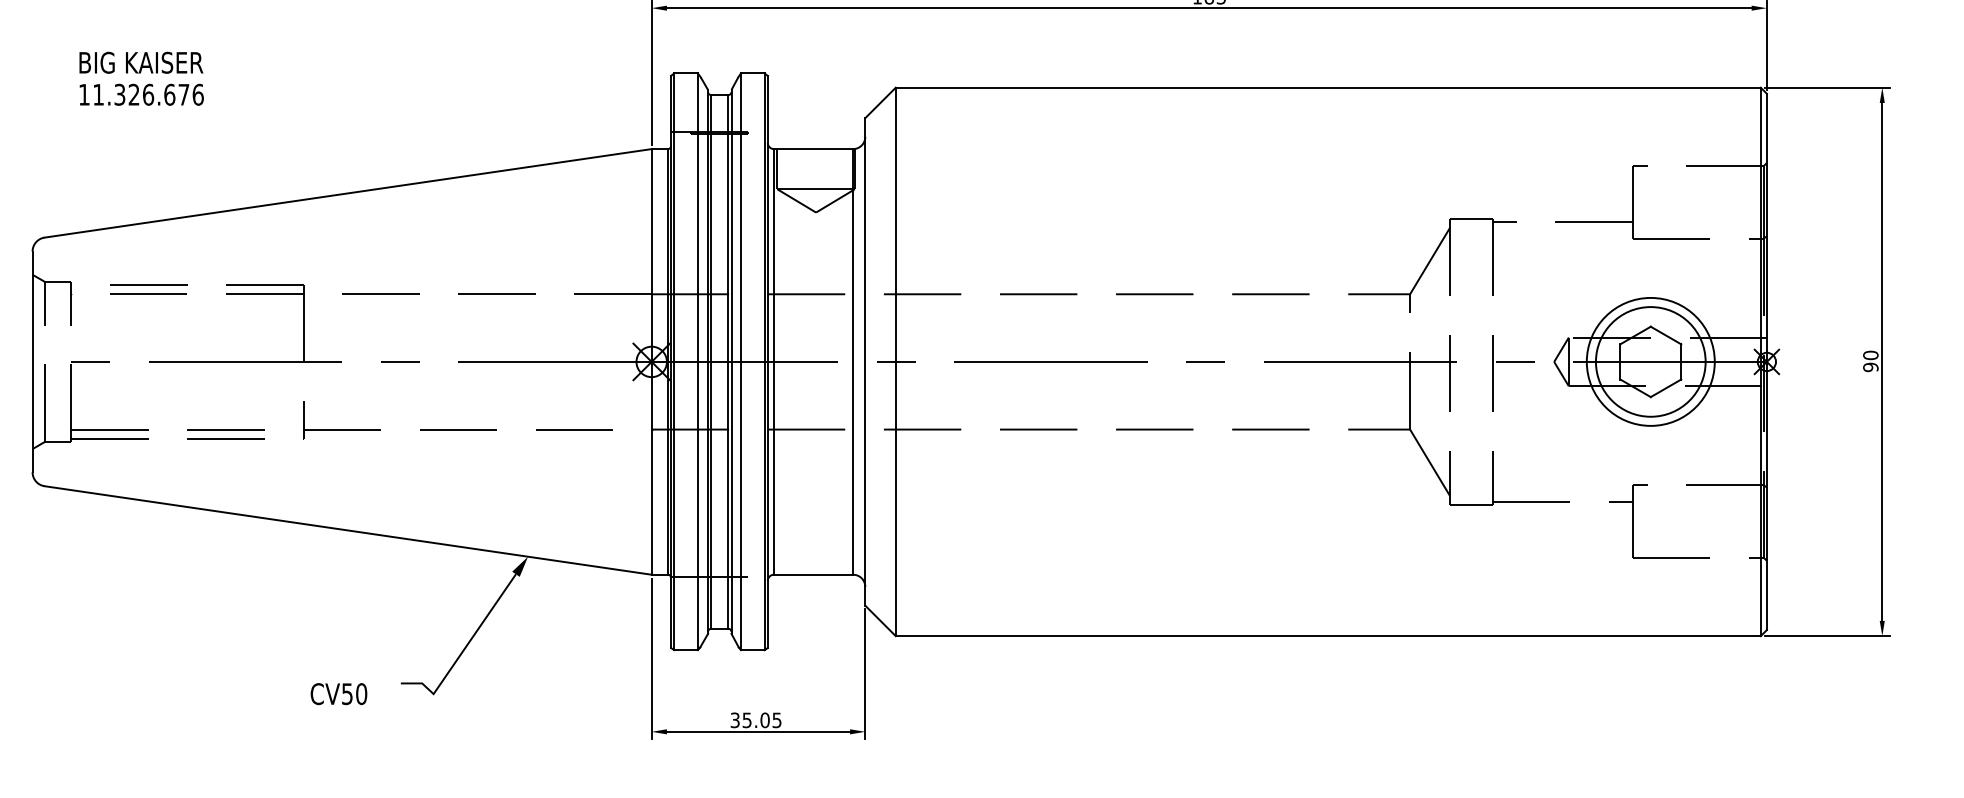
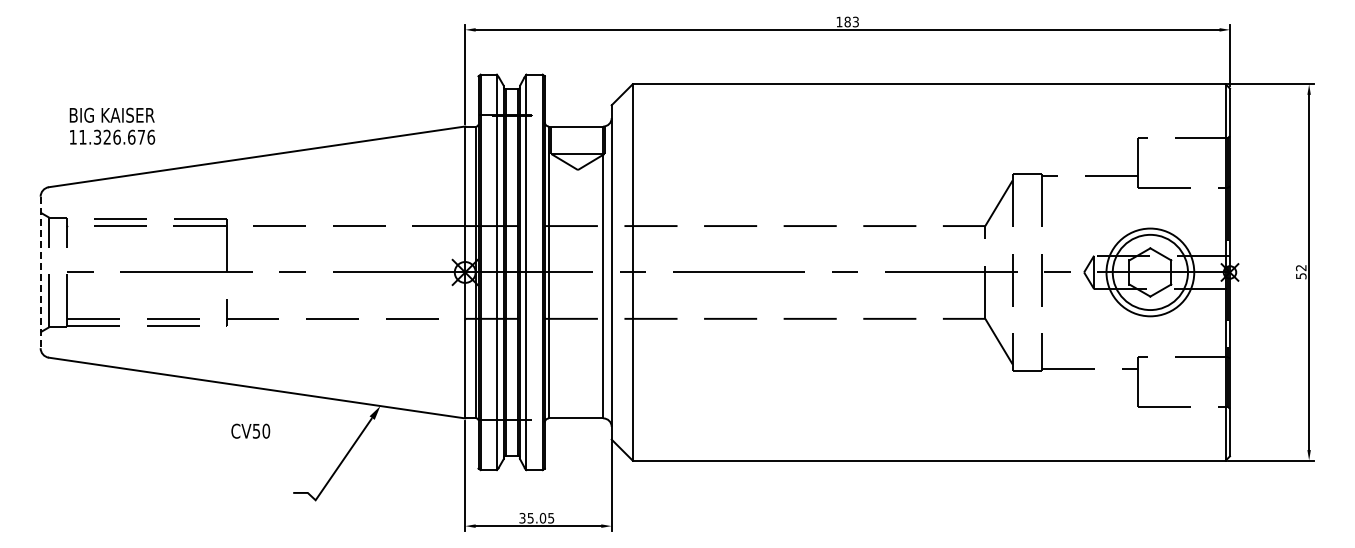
text: (141, 77) -> (112, 125), moved
text: (1871, 360) -> (1301, 271), 90 -> 52
line: (32, 361) -> (40, 272), solid -> dashed
text: (338, 692) -> (250, 430), moved

